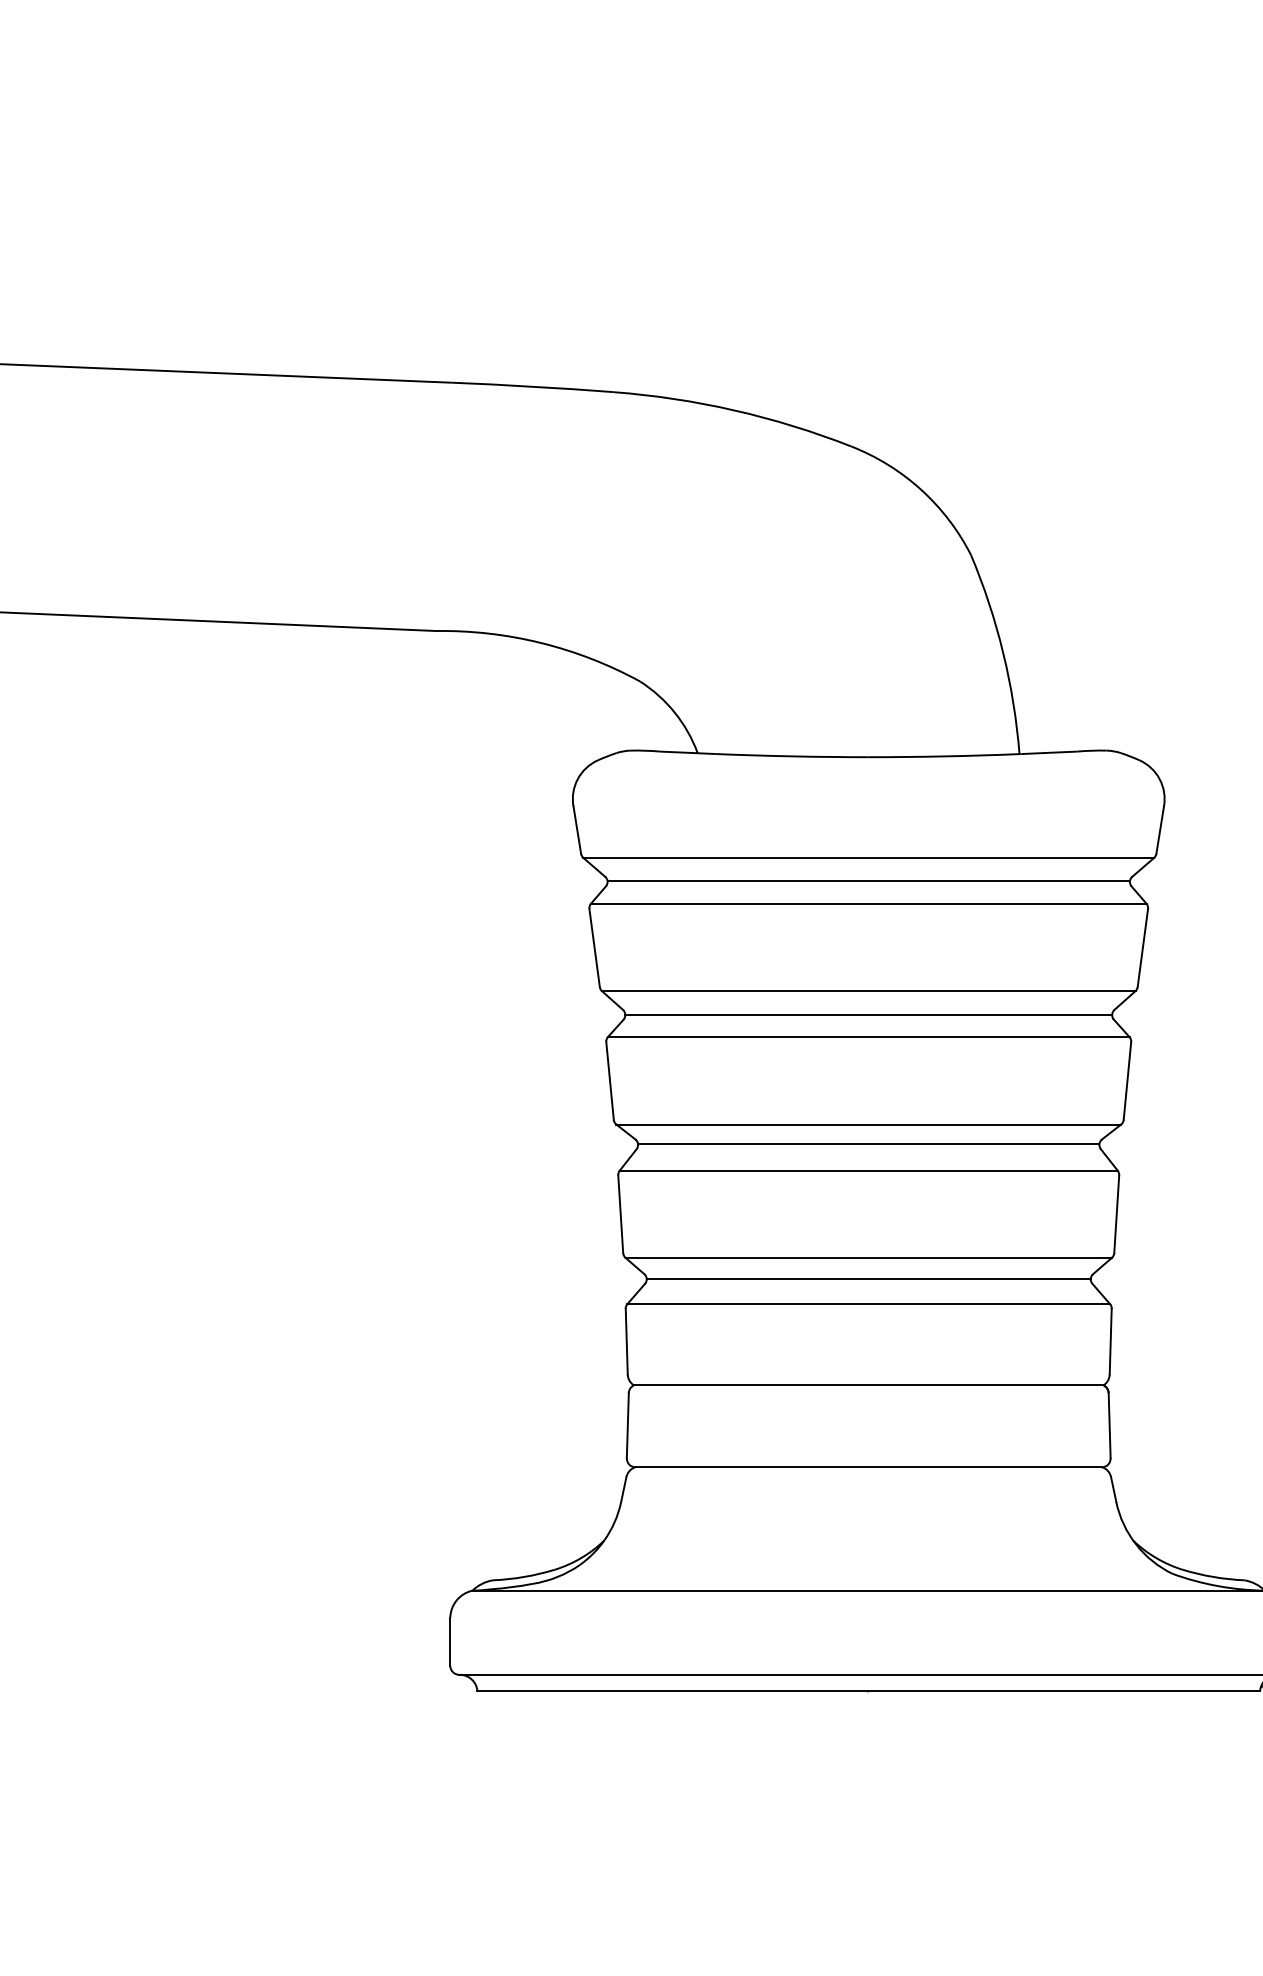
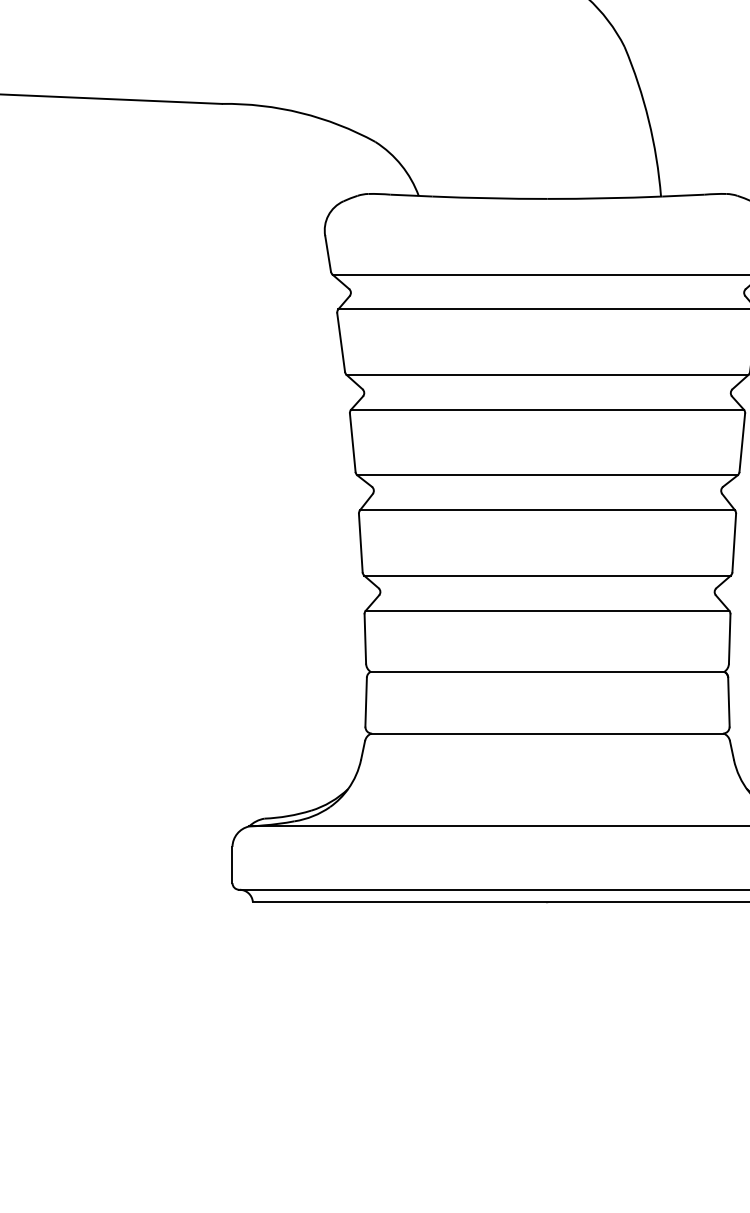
line: (868, 881) -> (547, 292), removed
line: (868, 1014) -> (547, 392), removed
line: (868, 1144) -> (547, 490), removed
line: (868, 1278) -> (547, 591), removed

